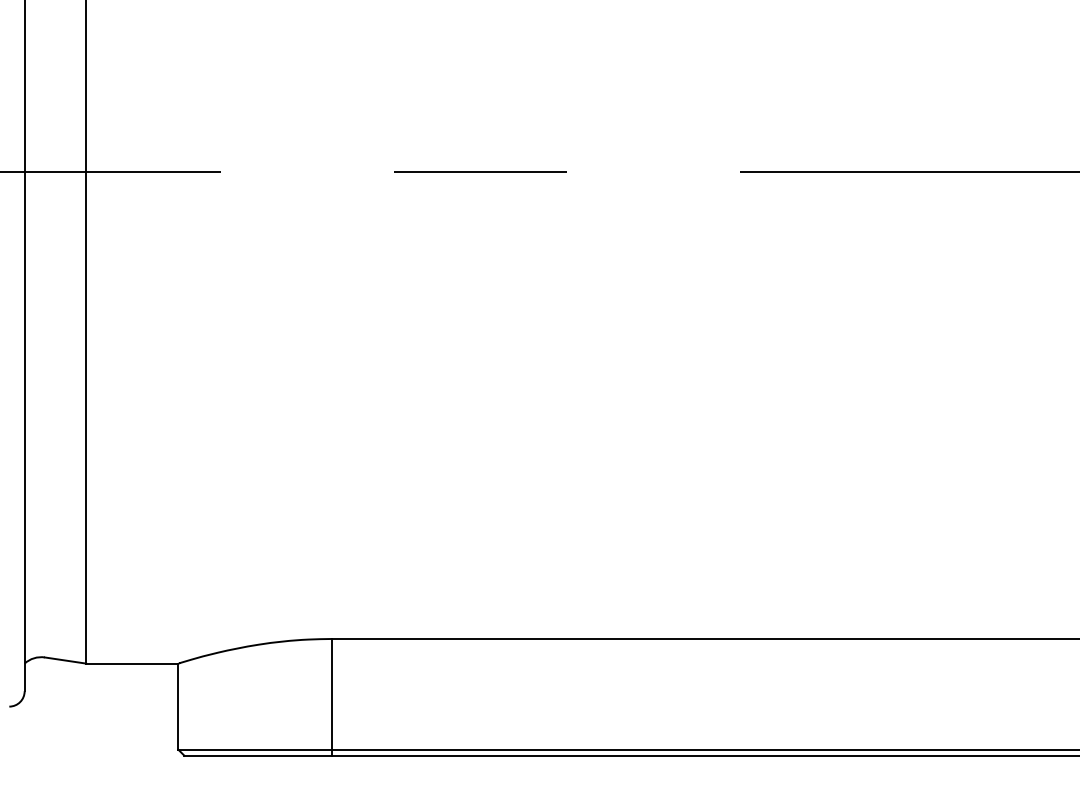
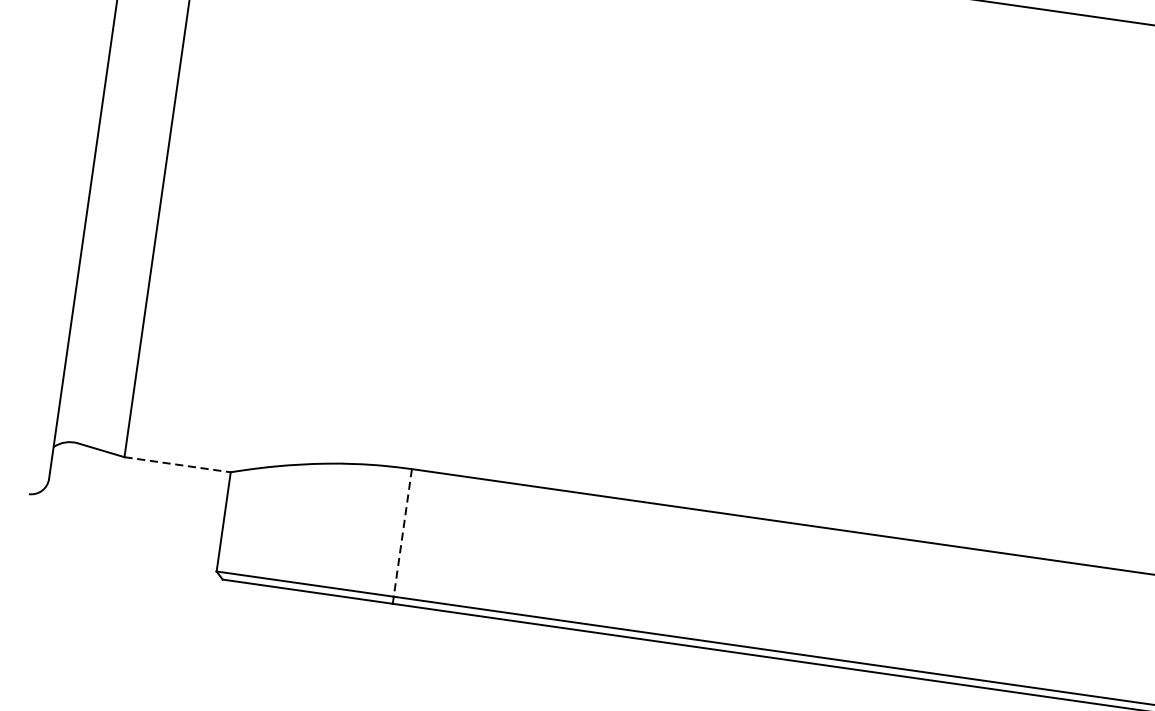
line: (132, 663) -> (177, 464), solid -> dashed
line: (331, 694) -> (402, 533), solid -> dashed

